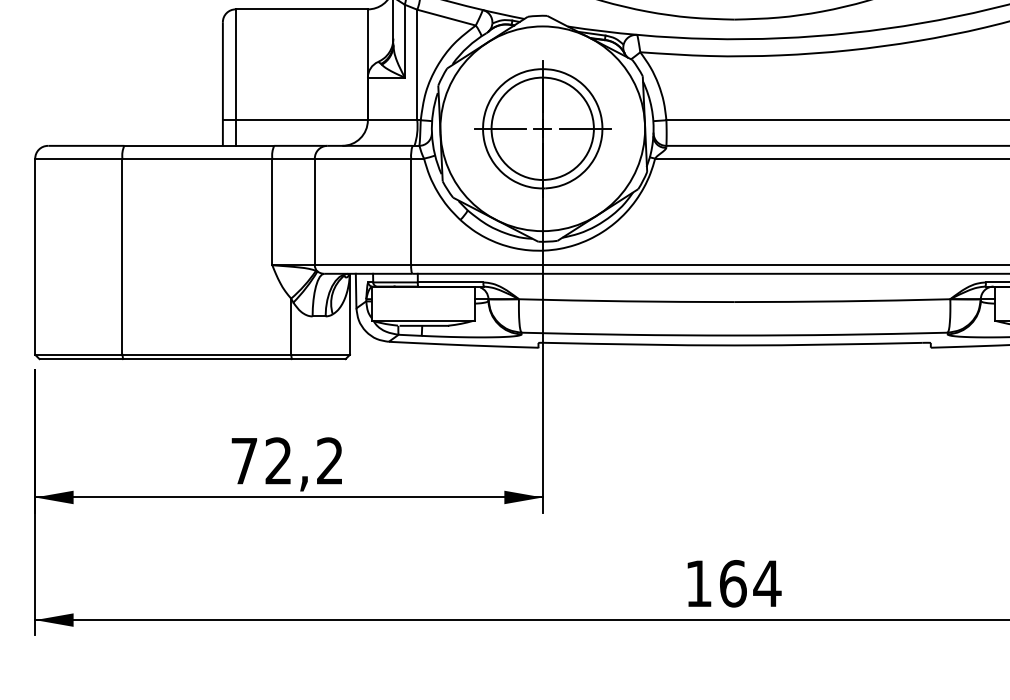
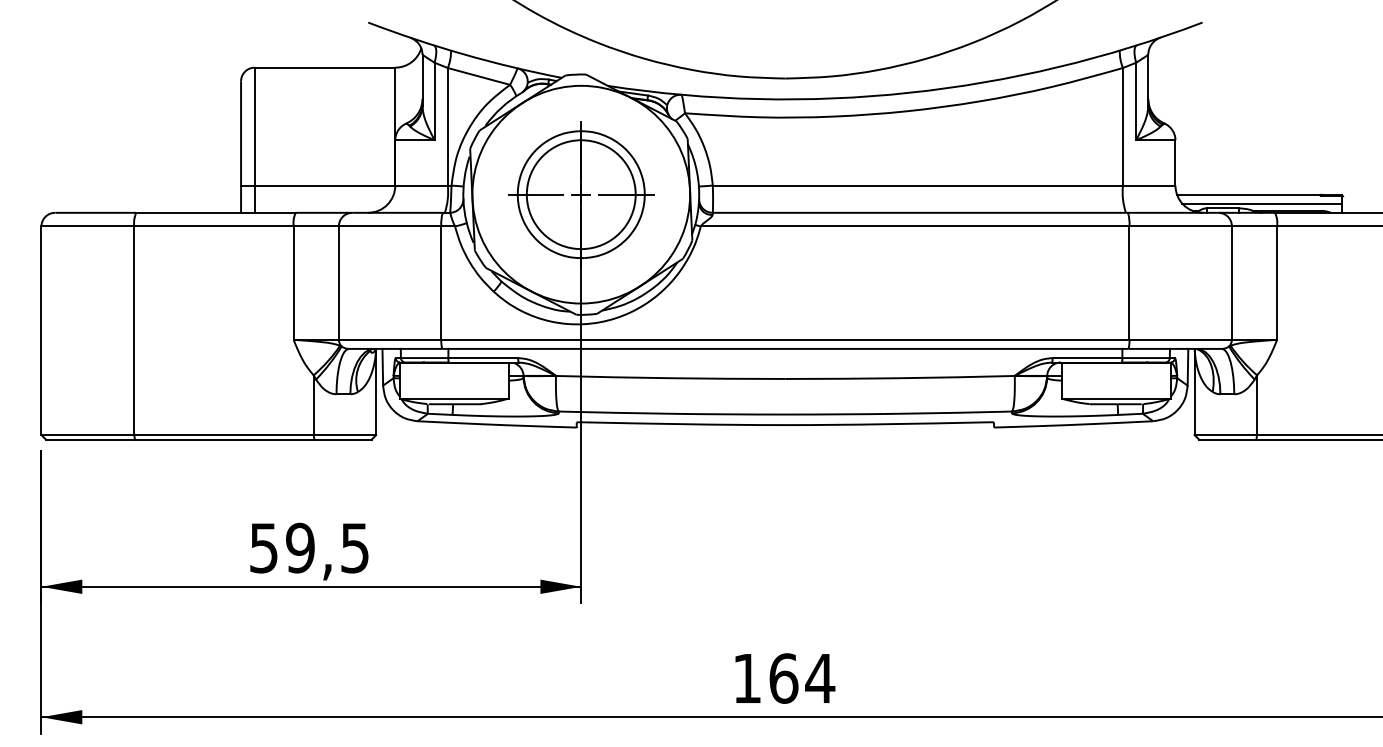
text: (287, 460) -> (309, 547), 72,2 -> 59,5

